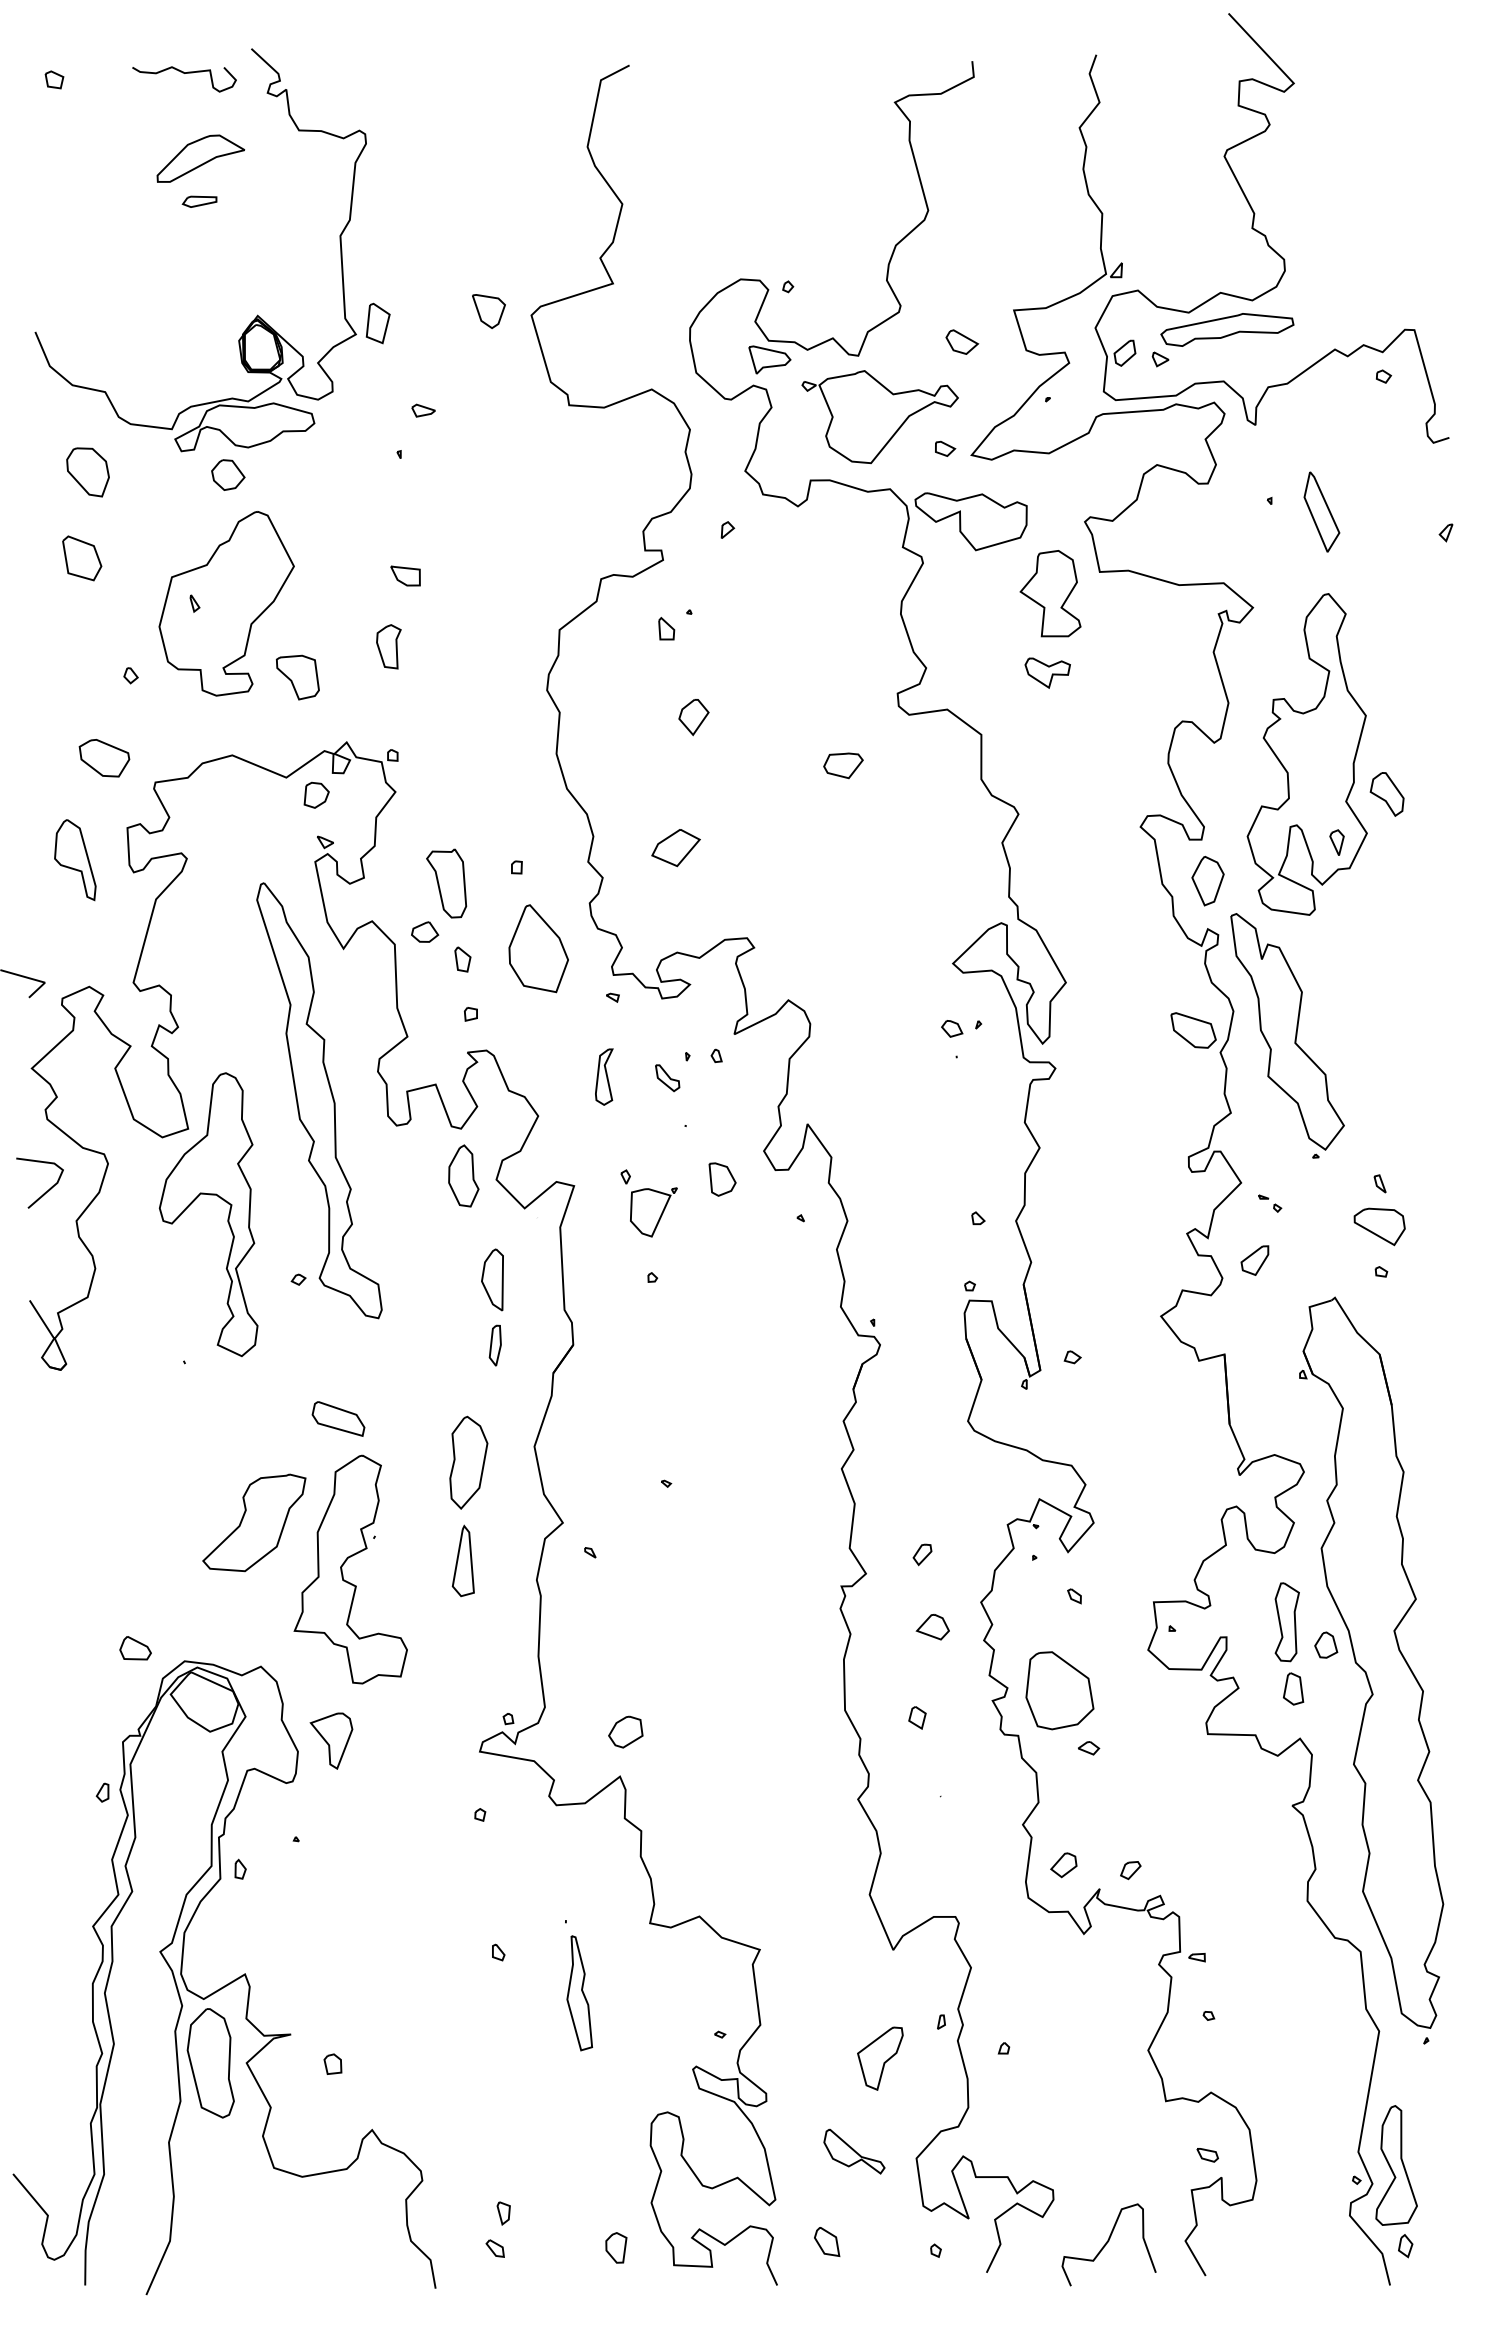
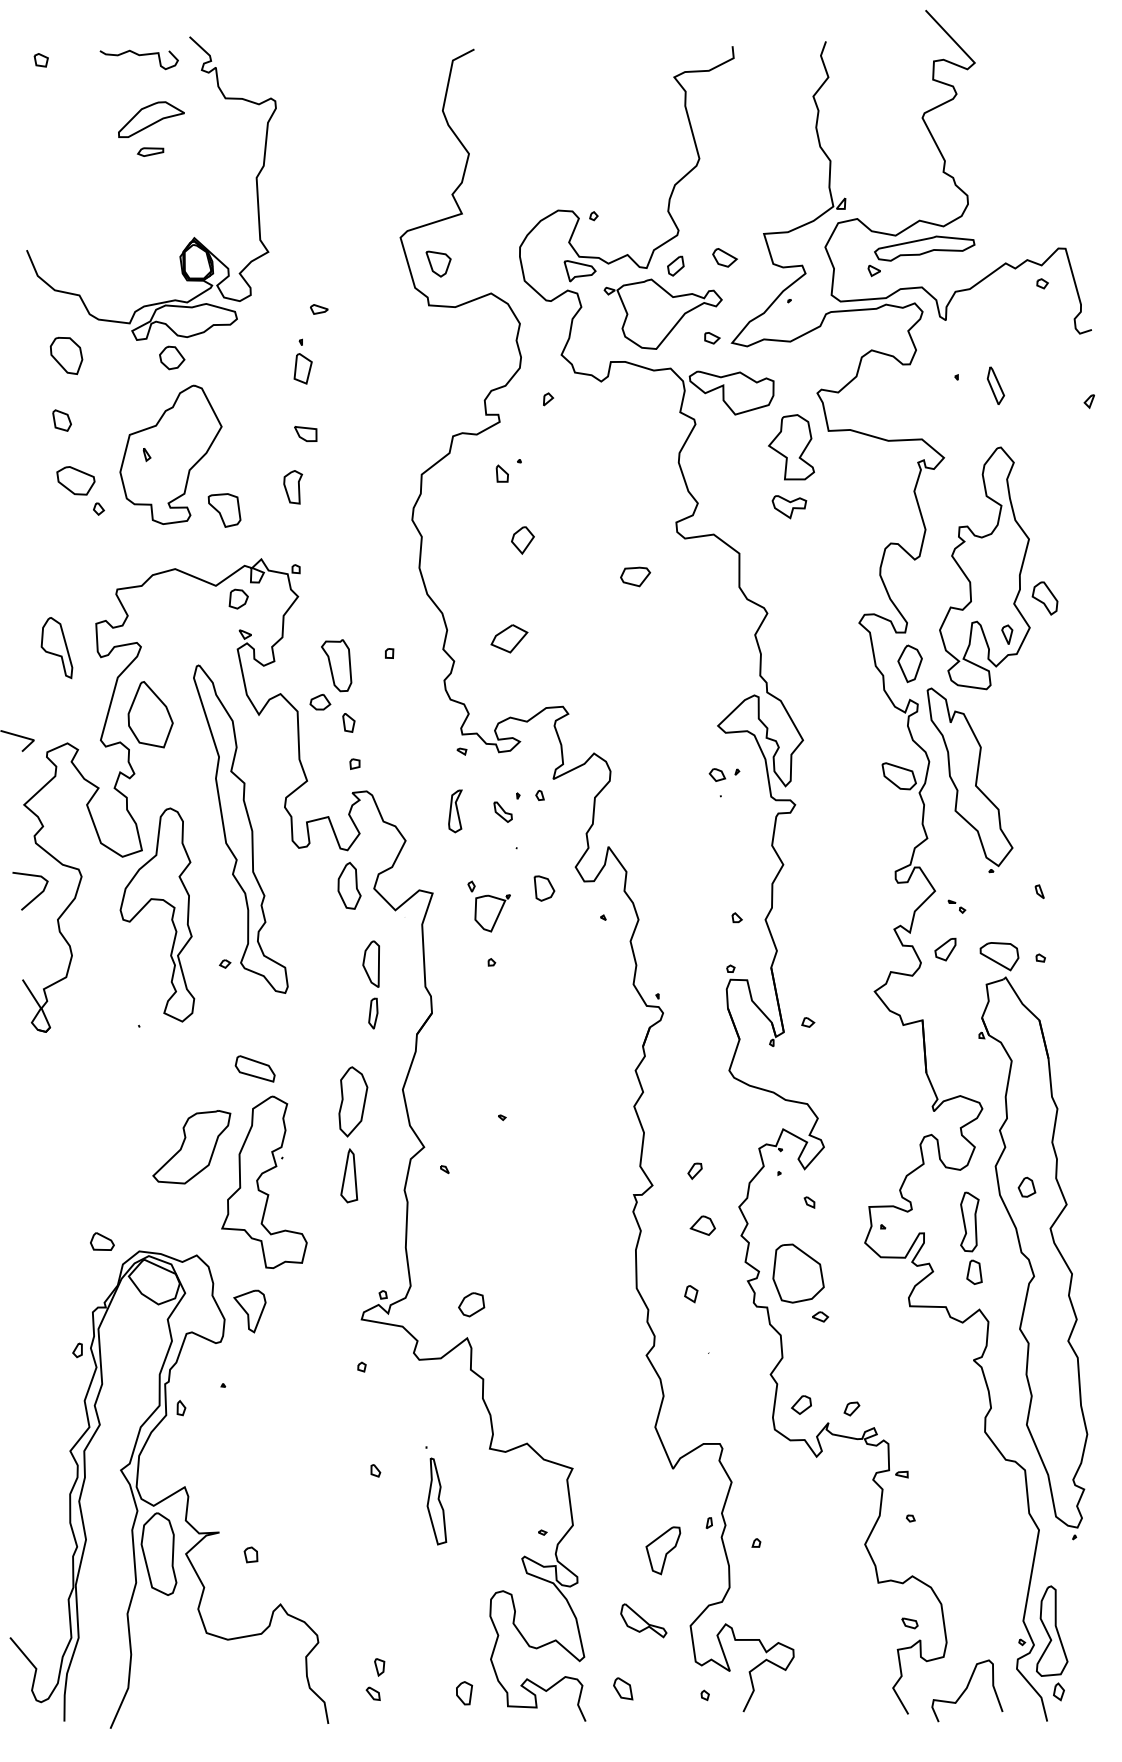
part: (488, 311) -> (438, 264), moved
part: (377, 323) -> (302, 368), moved
part: (1124, 352) -> (675, 265), moved
part: (1321, 511) -> (995, 385), size x0.62
part: (81, 557) -> (61, 420), size x0.62
part: (104, 758) -> (75, 481), moved
part: (538, 948) -> (150, 714), moved
part: (1379, 1226) -> (999, 956), moved
part: (1326, 1644) -> (1027, 1186), moved
curve: (1107, 2243) -> (966, 1689), moved

